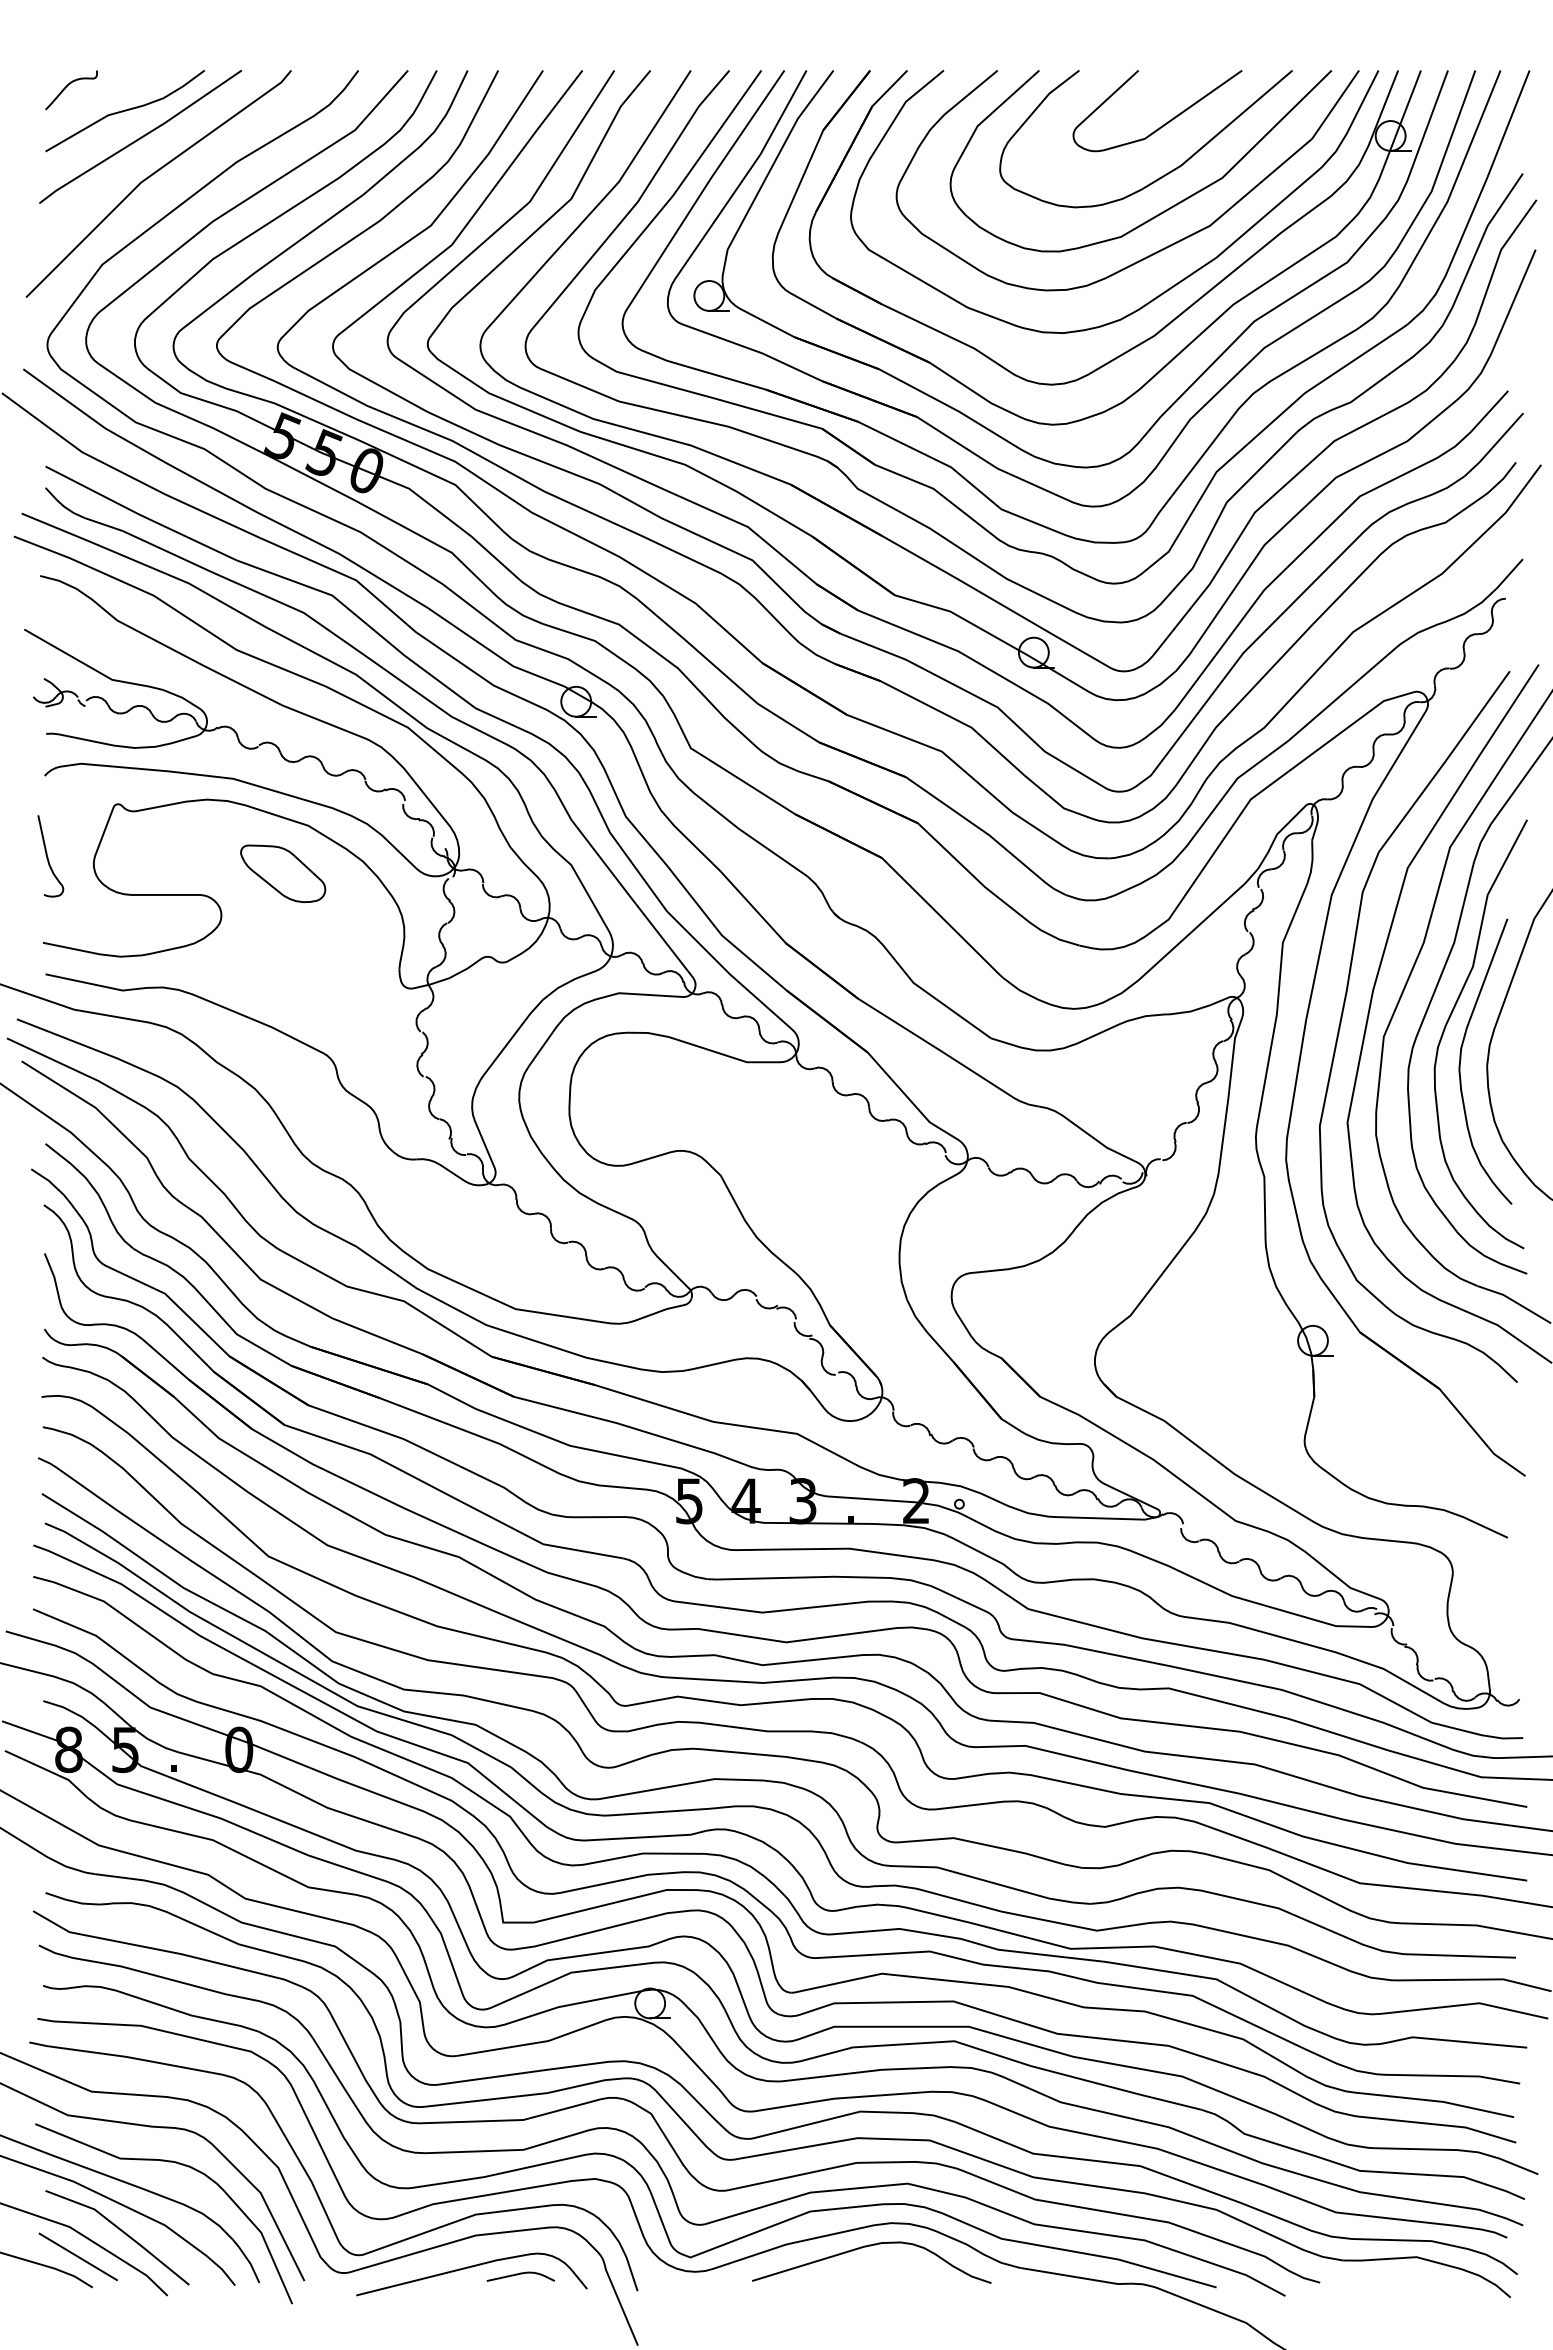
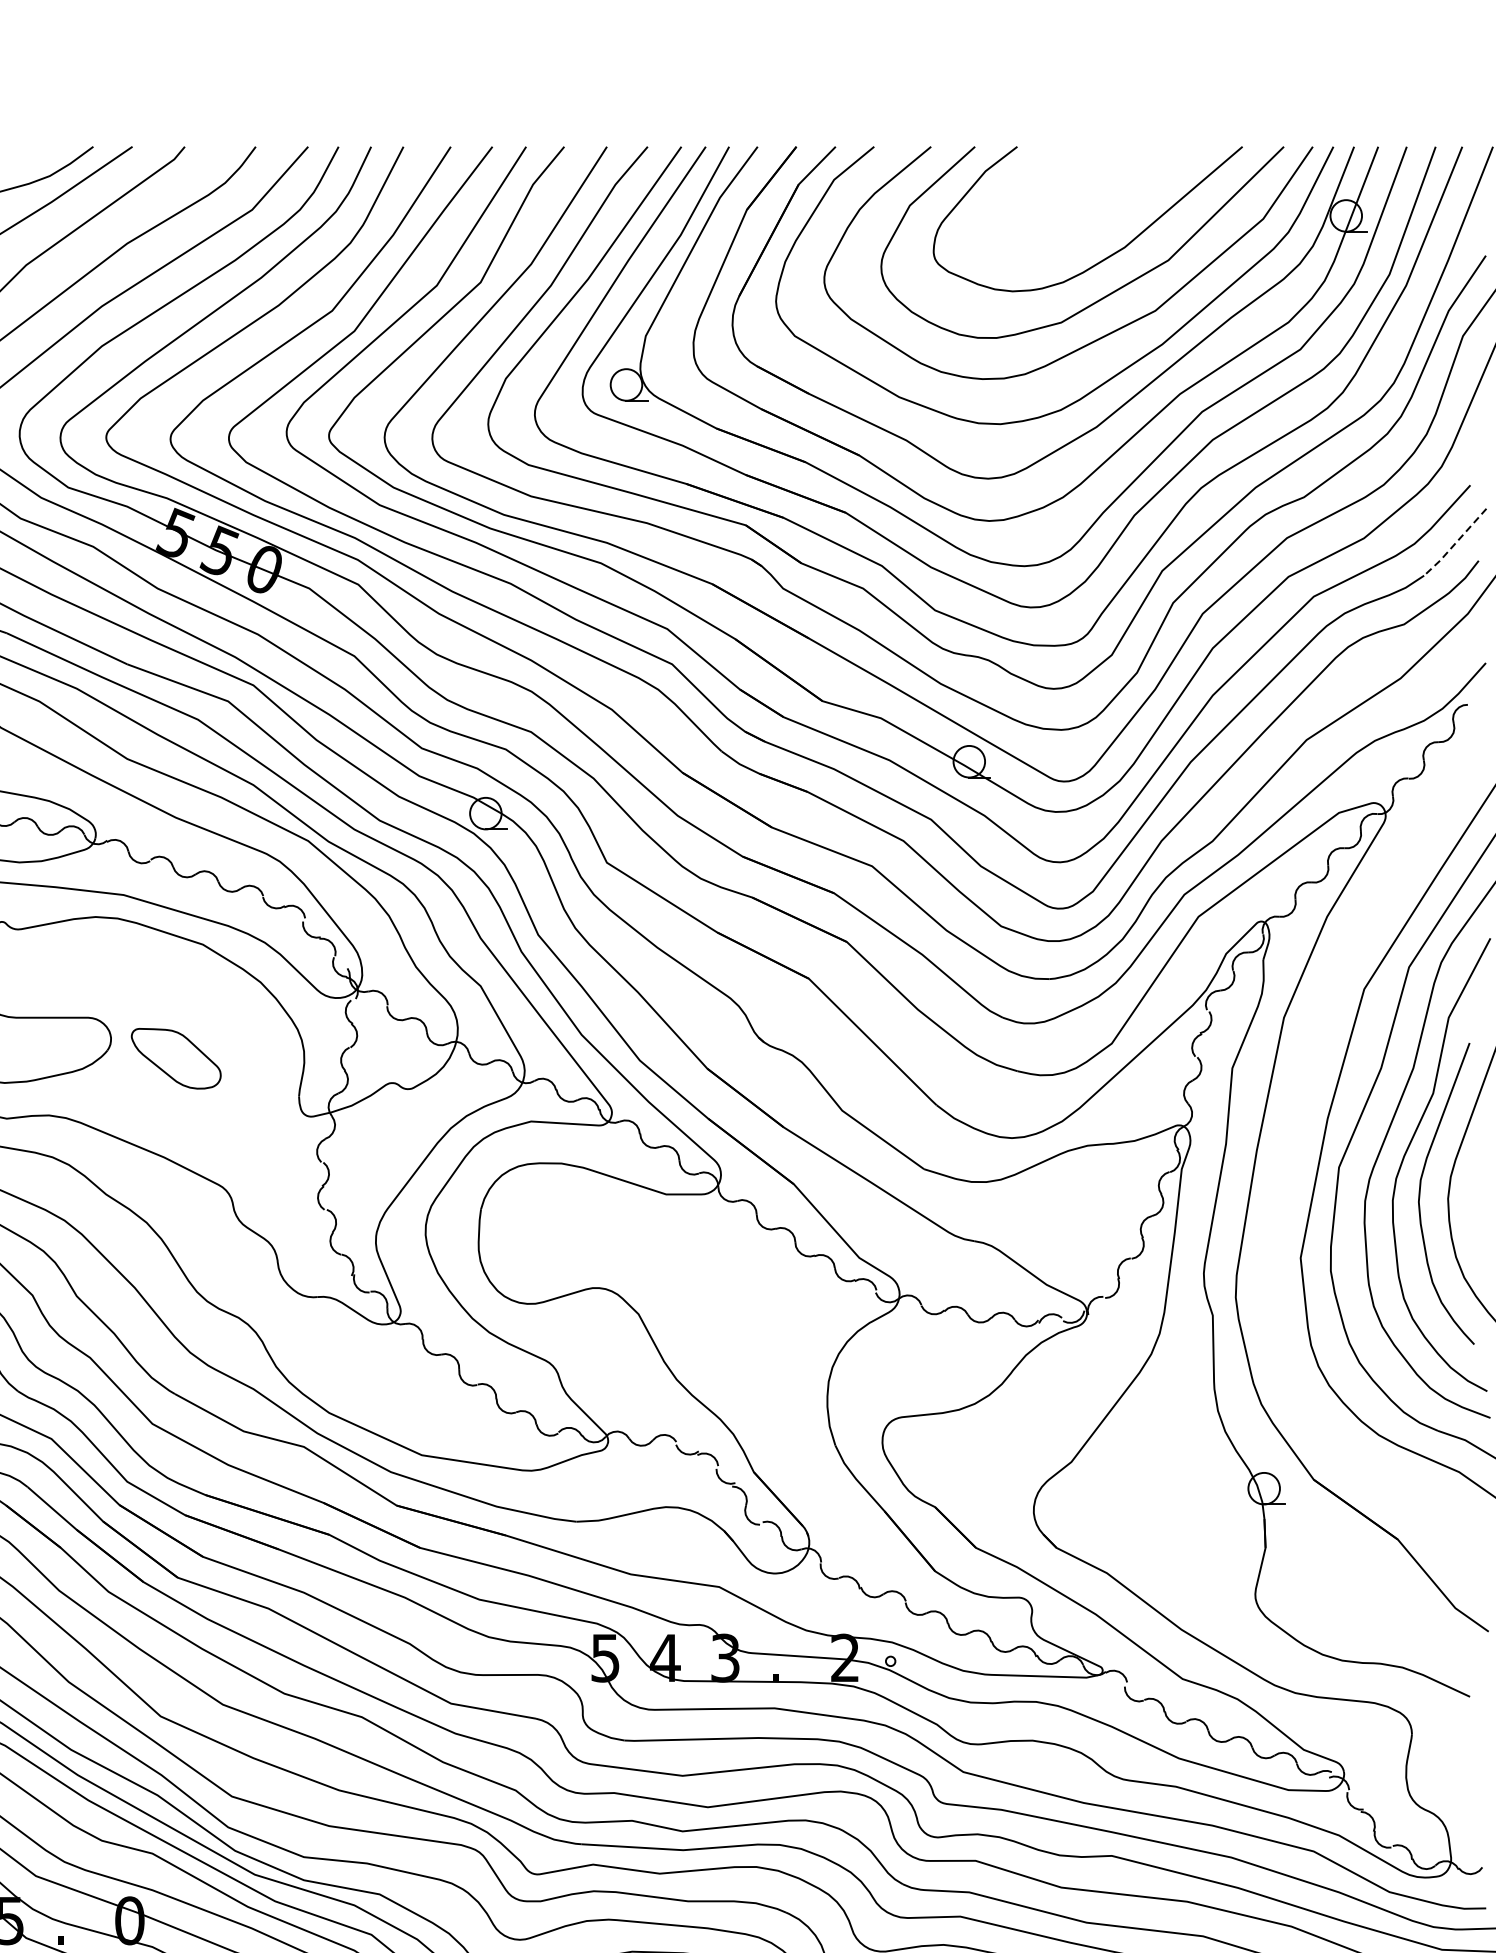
curve: (1164, 123) -> (1107, 202), removed
line: (1494, 445) -> (1455, 542), solid -> dashed
part: (283, 873) -> (176, 1058), moved
curve: (1343, 1013) -> (1296, 1142), removed

